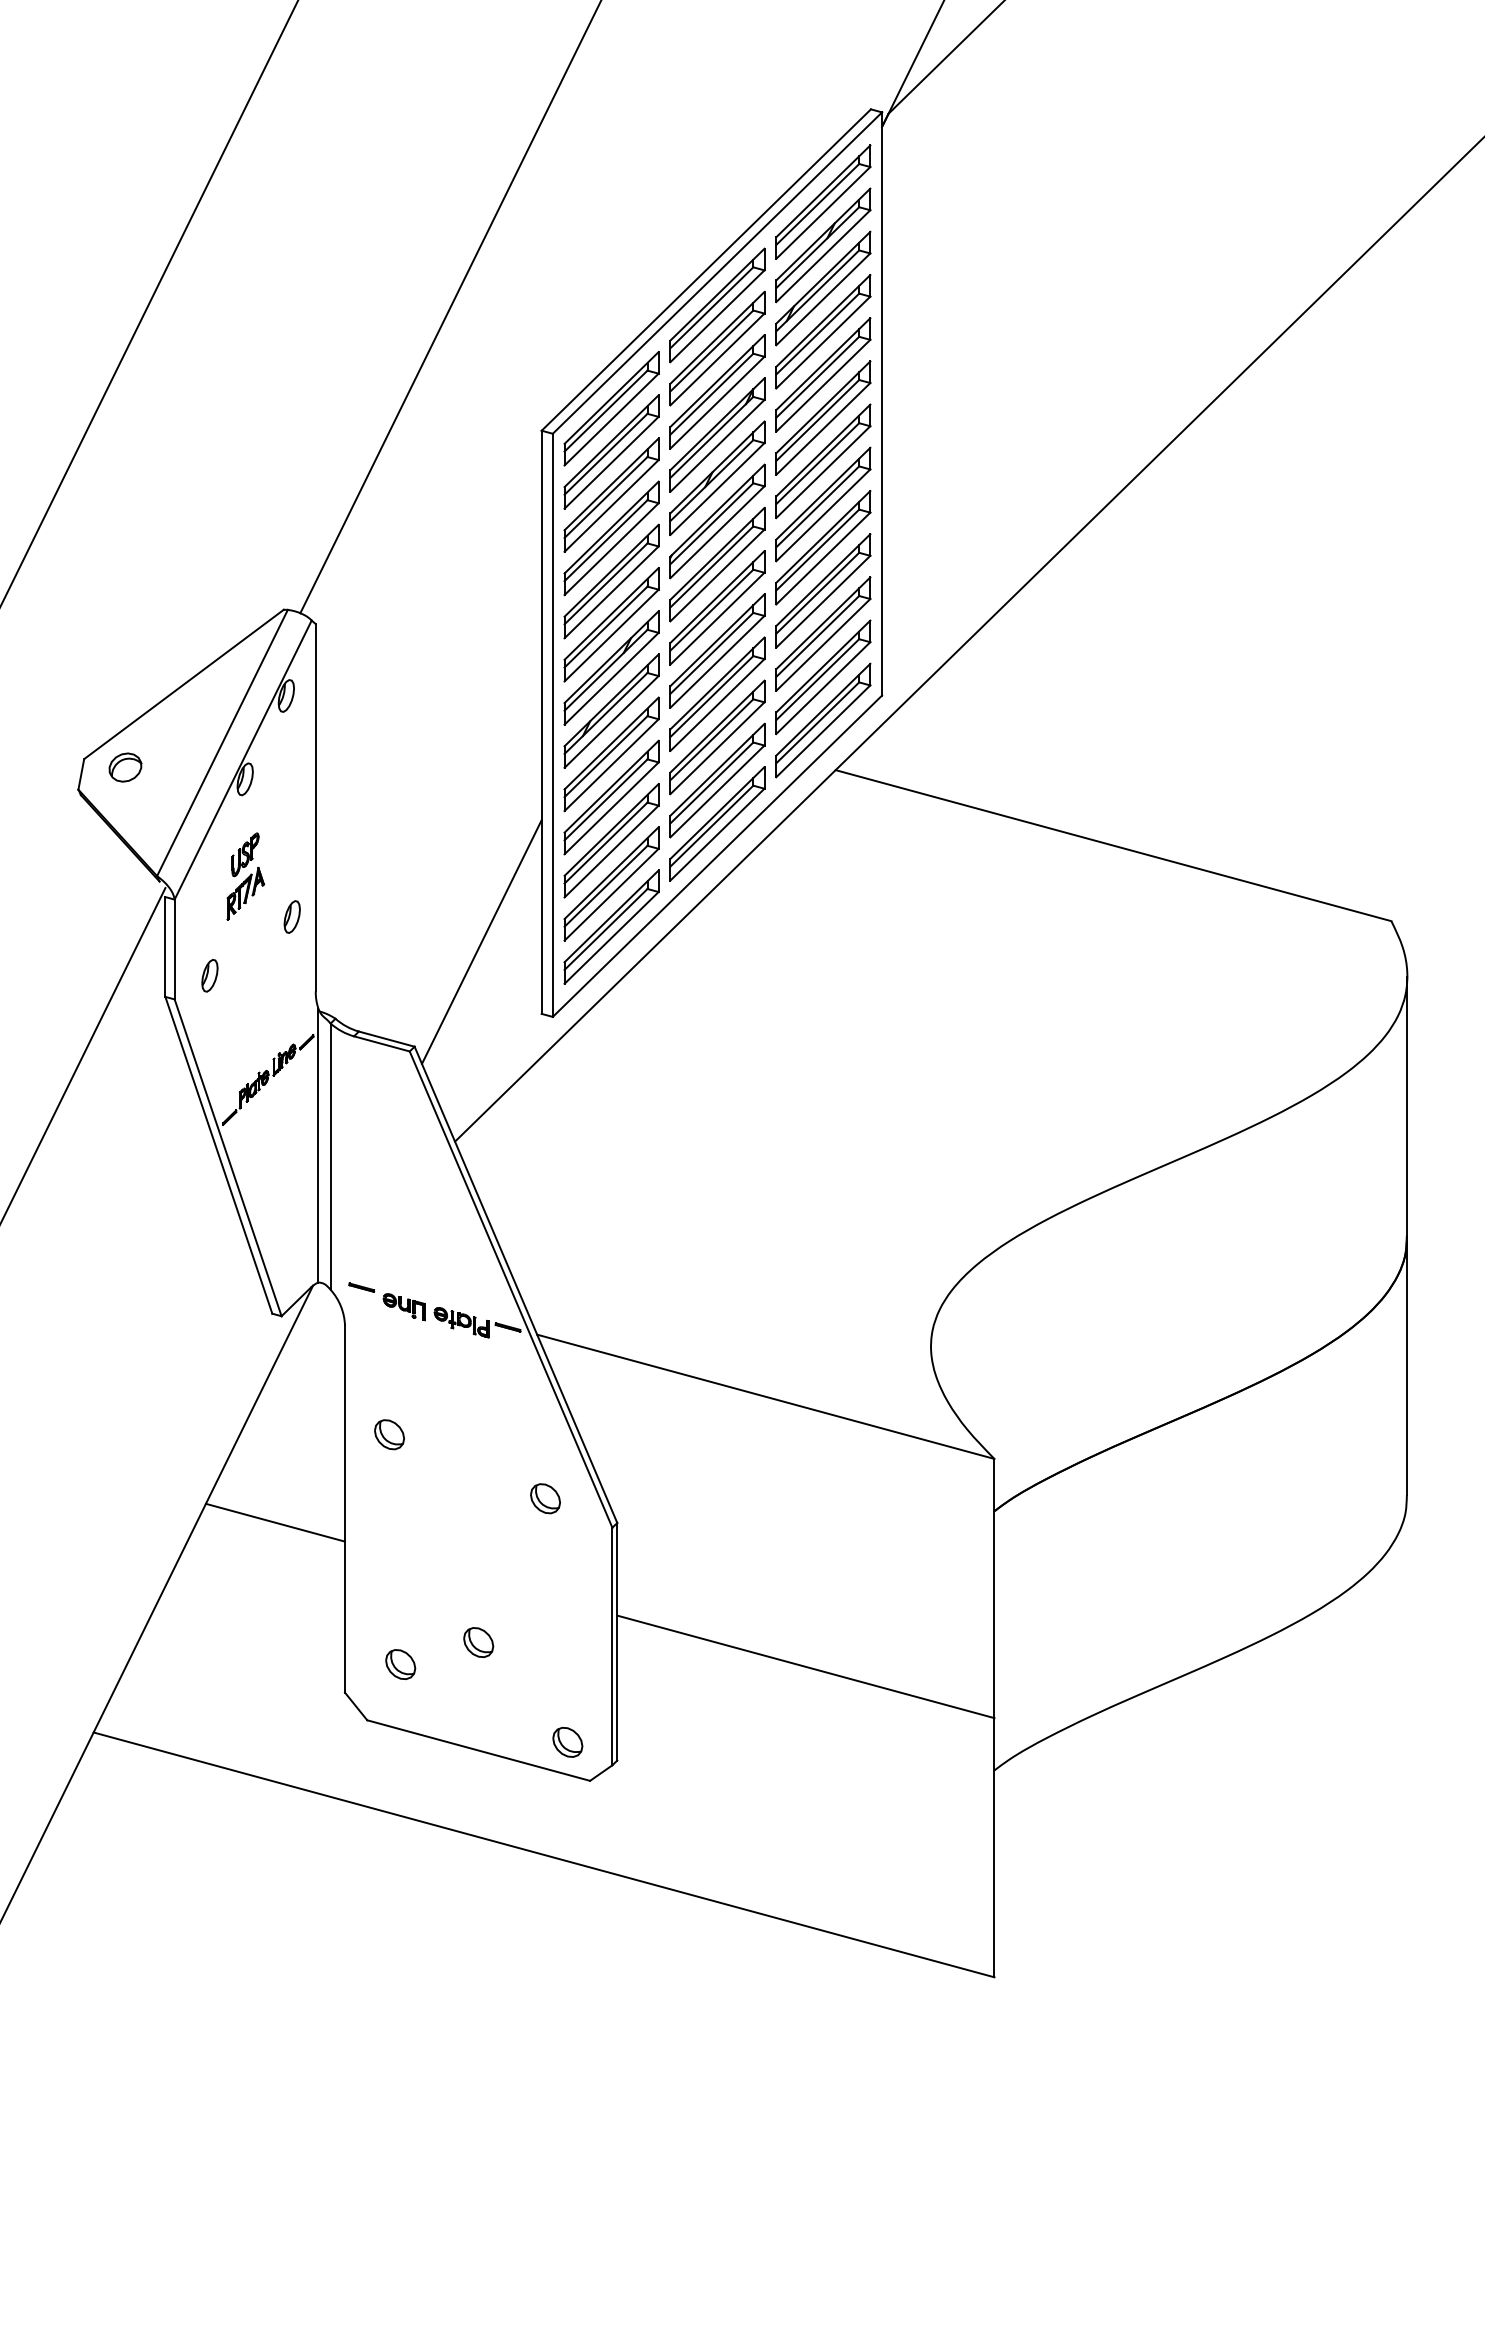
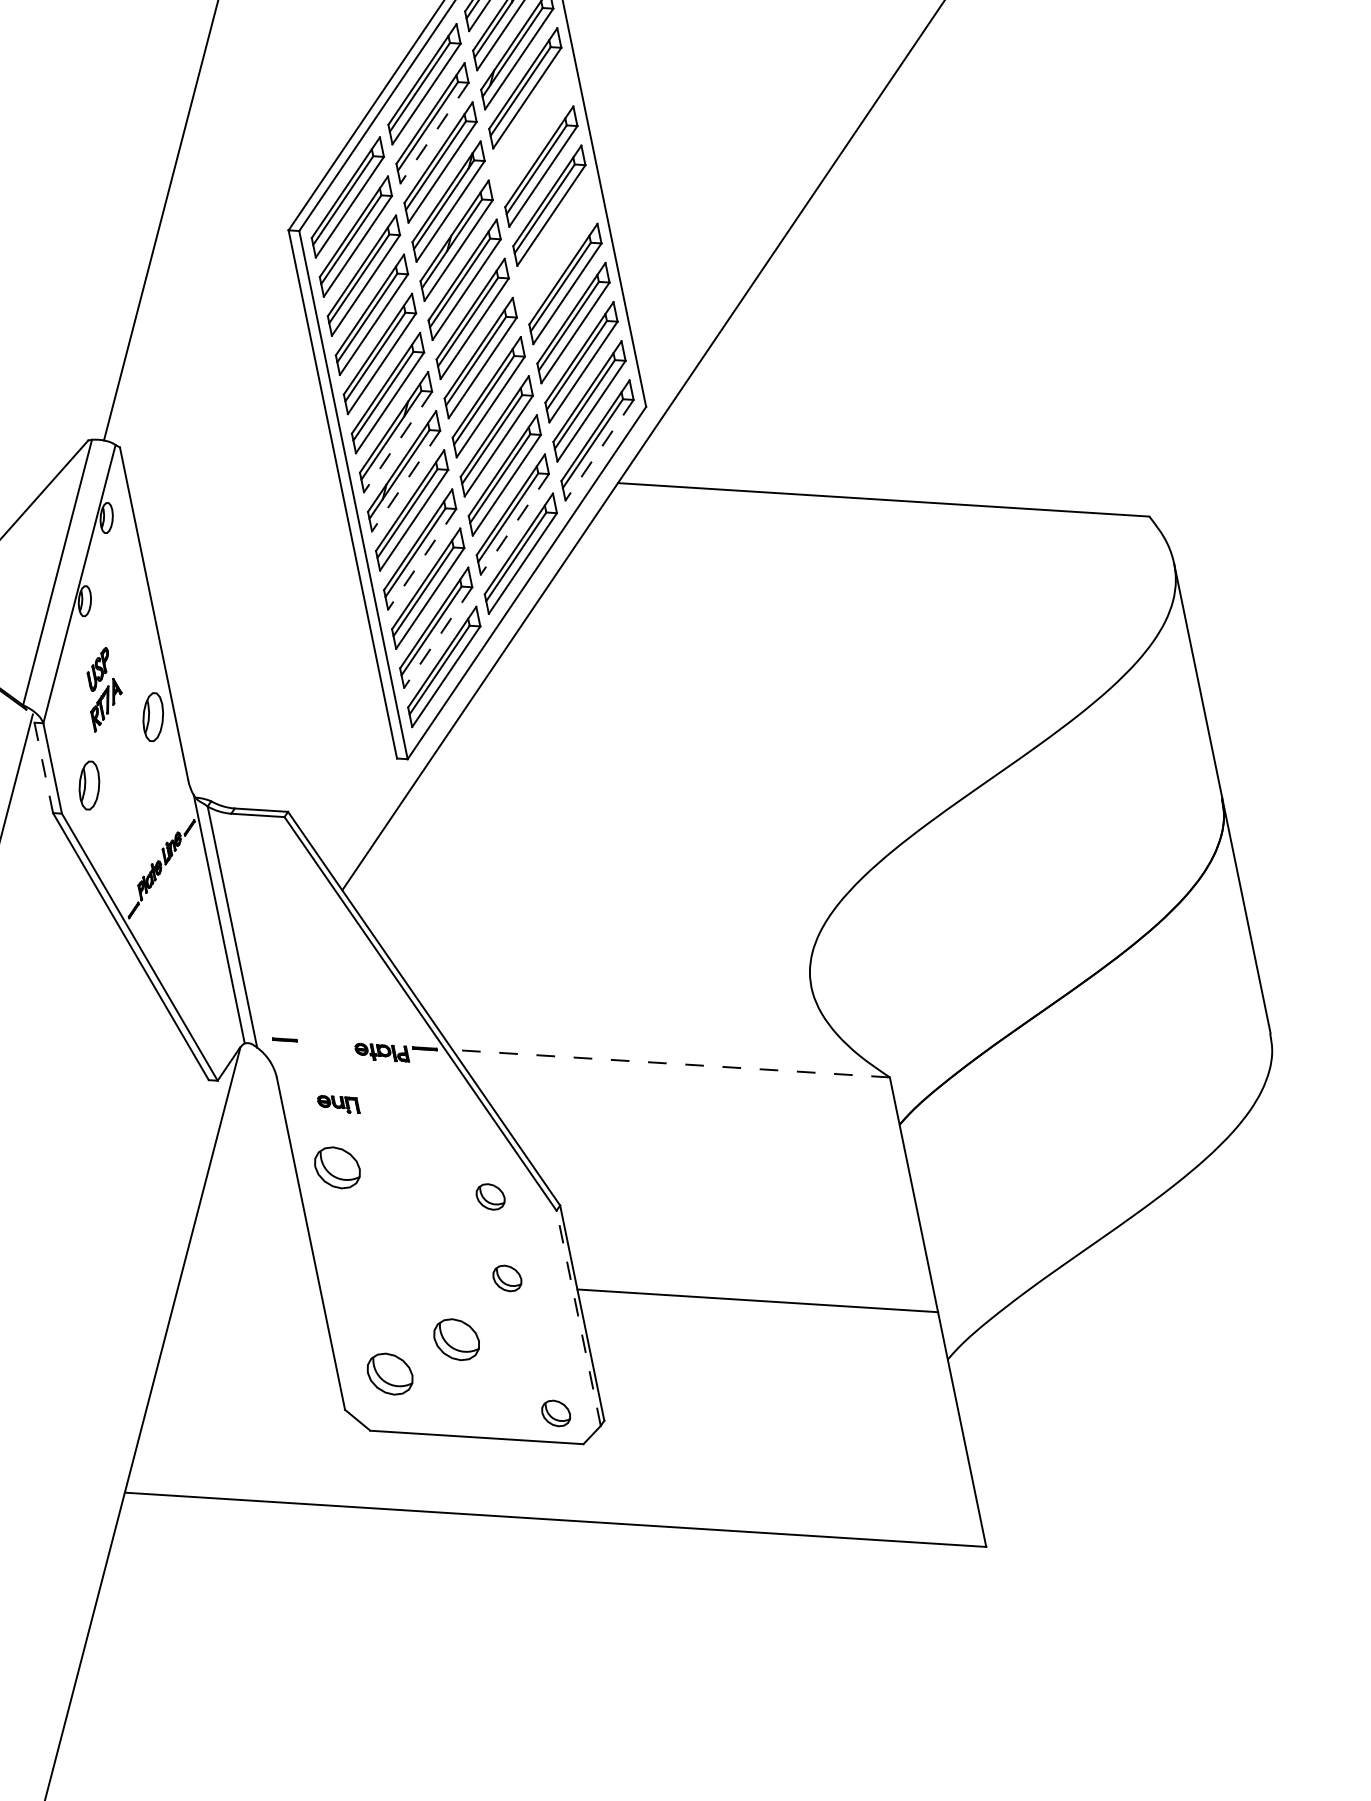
line: (717, 359) -> (434, 133), solid -> dashed
part: (823, 374) -> (533, 127), removed
part: (823, 504) -> (557, 244), removed
line: (611, 678) -> (397, 441), solid -> dashed
line: (611, 721) -> (405, 480), solid -> dashed
line: (823, 731) -> (599, 450), solid -> dashed
line: (717, 791) -> (514, 524), solid -> dashed
line: (611, 808) -> (422, 559), solid -> dashed
line: (611, 894) -> (438, 637), solid -> dashed
part: (291, 916) -> (152, 716), size x1.6
line: (481, 941) -> (329, 704), removed
line: (165, 947) -> (43, 768), solid -> dashed
part: (209, 975) -> (89, 785), size x1.6
part: (403, 1307) -> (337, 1105), moved
line: (765, 1396) -> (670, 1063), solid -> dashed
part: (389, 1434) -> (337, 1167), size x1.6
line: (274, 1522) -> (249, 1268), removed
part: (545, 1588) -> (507, 1278), added
part: (478, 1642) -> (456, 1339), size x1.6
line: (612, 1646) -> (578, 1318), solid -> dashed
part: (400, 1664) -> (390, 1374), size x1.6

